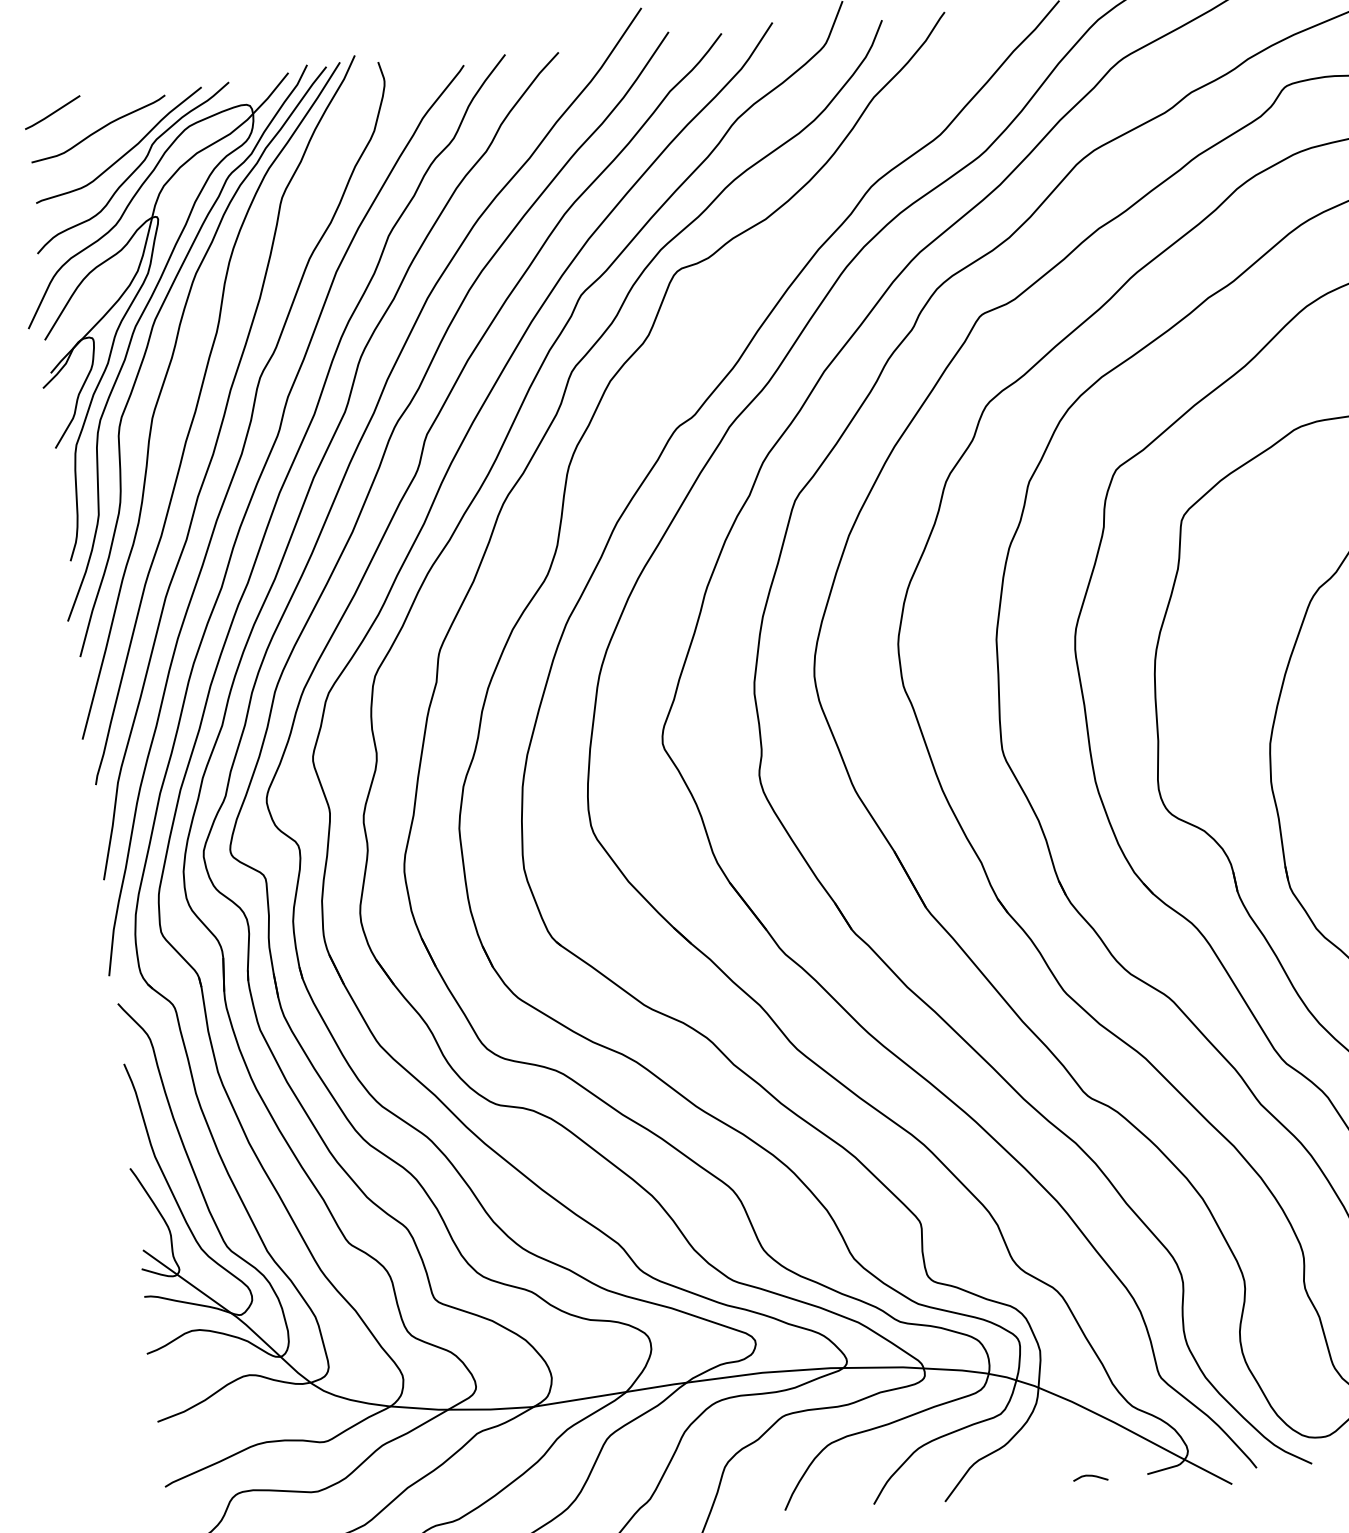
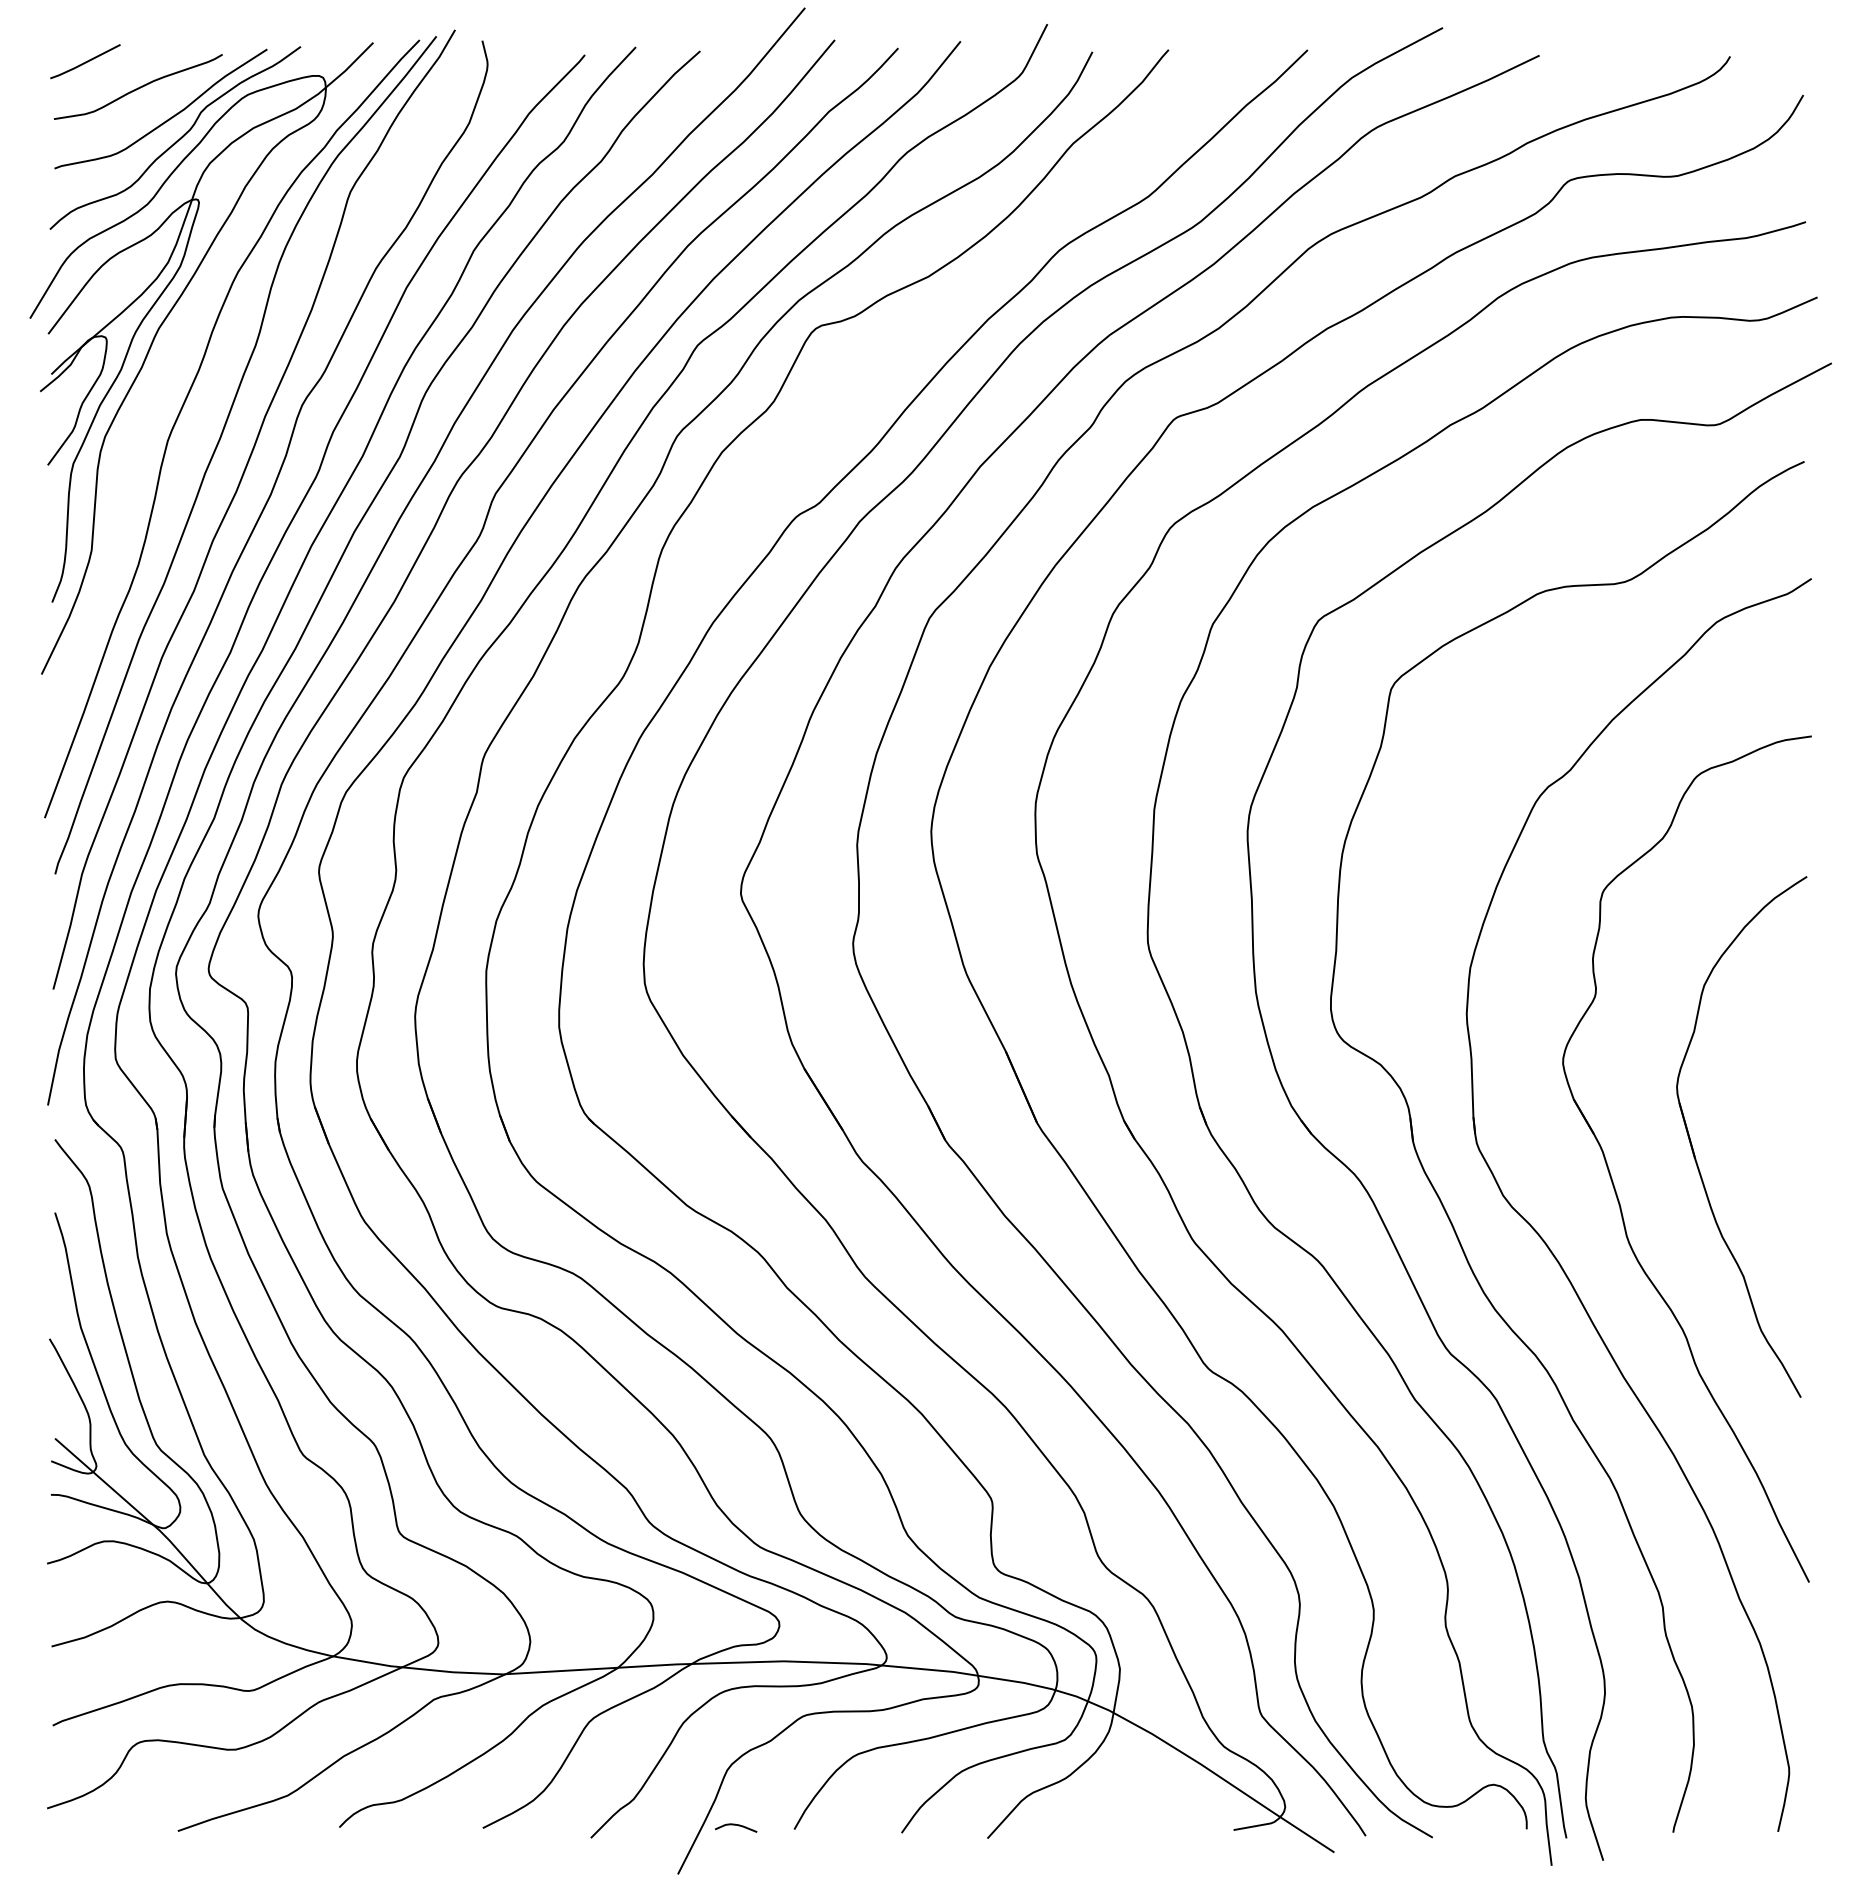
curve: (148, 346) -> (171, 354), removed
curve: (1090, 1476) -> (736, 1825), moved

